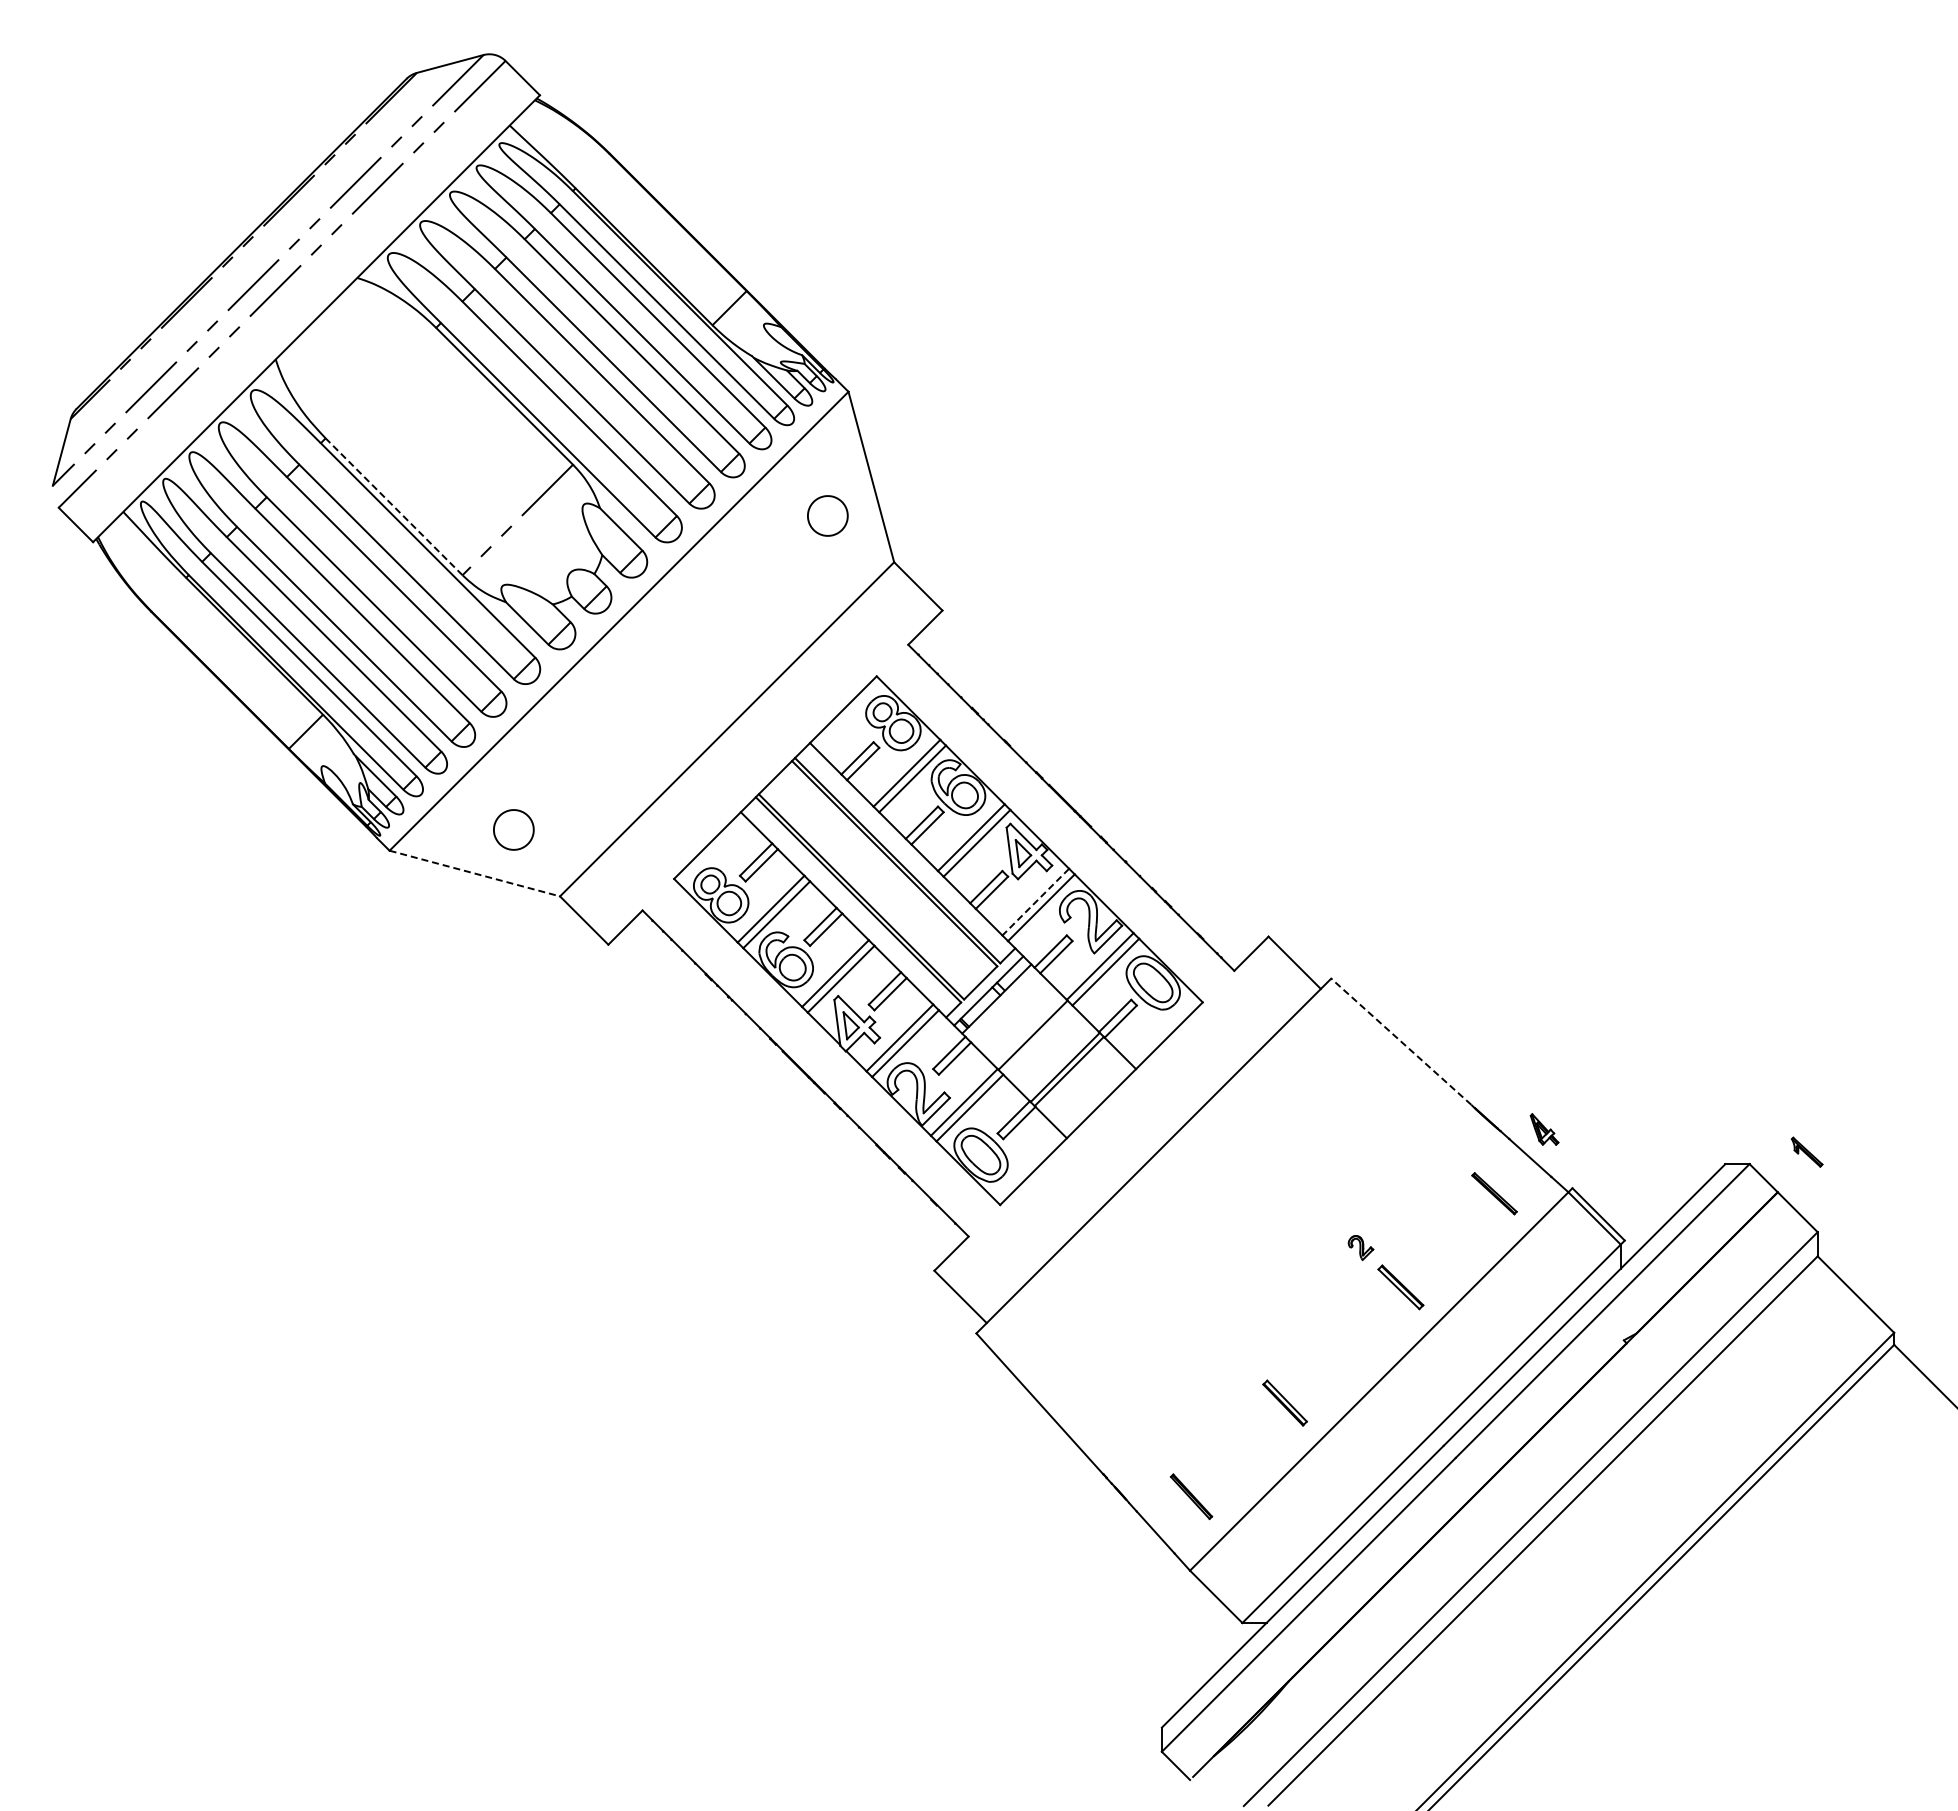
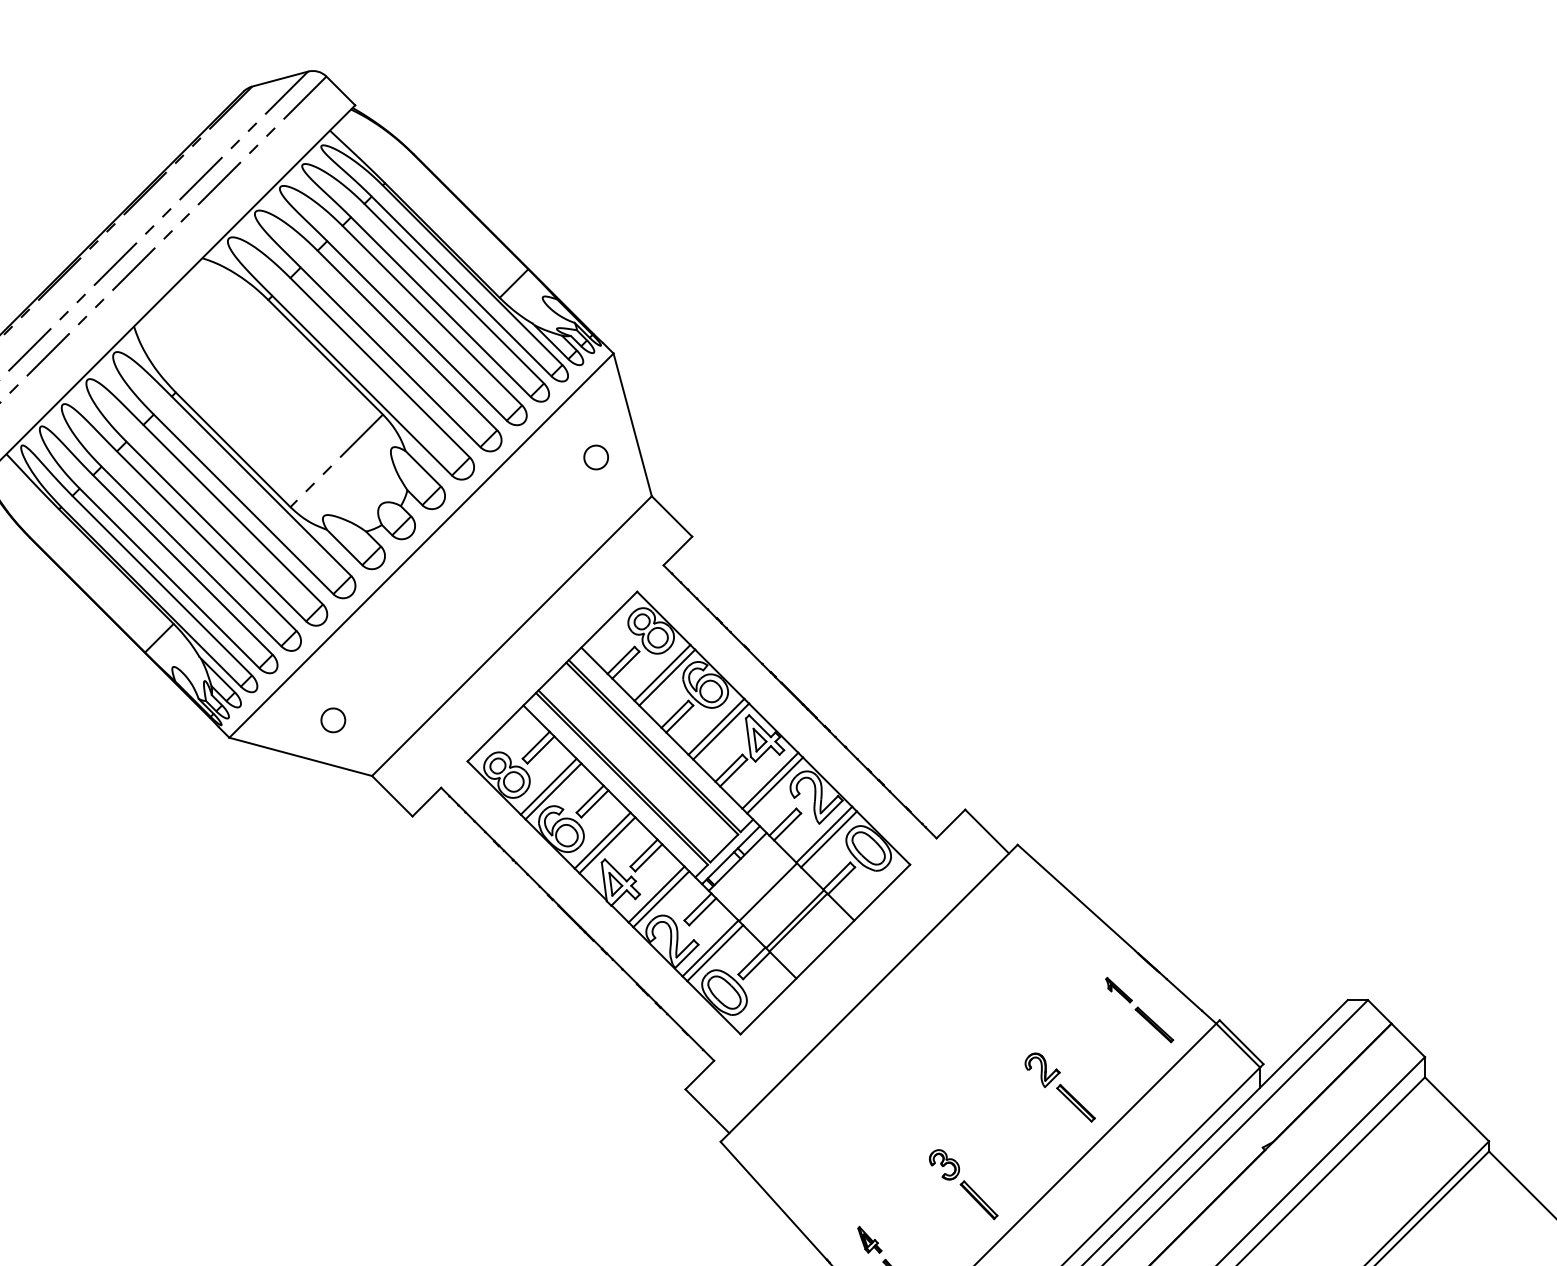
line: (394, 506) -> (233, 449), dashed -> solid
part: (827, 515) -> (595, 457), size x0.71
part: (513, 829) -> (333, 719), size x0.71
line: (475, 873) -> (301, 756), dashed -> solid
line: (1035, 902) -> (770, 781), dashed -> solid
line: (1400, 1041) -> (1075, 897), dashed -> solid
part: (1544, 1129) -> (869, 1239), moved
part: (1806, 1151) -> (1118, 989), moved
part: (1360, 1247) -> (1042, 1069), size x1.67
part: (1243, 1360) -> (944, 1164), added

